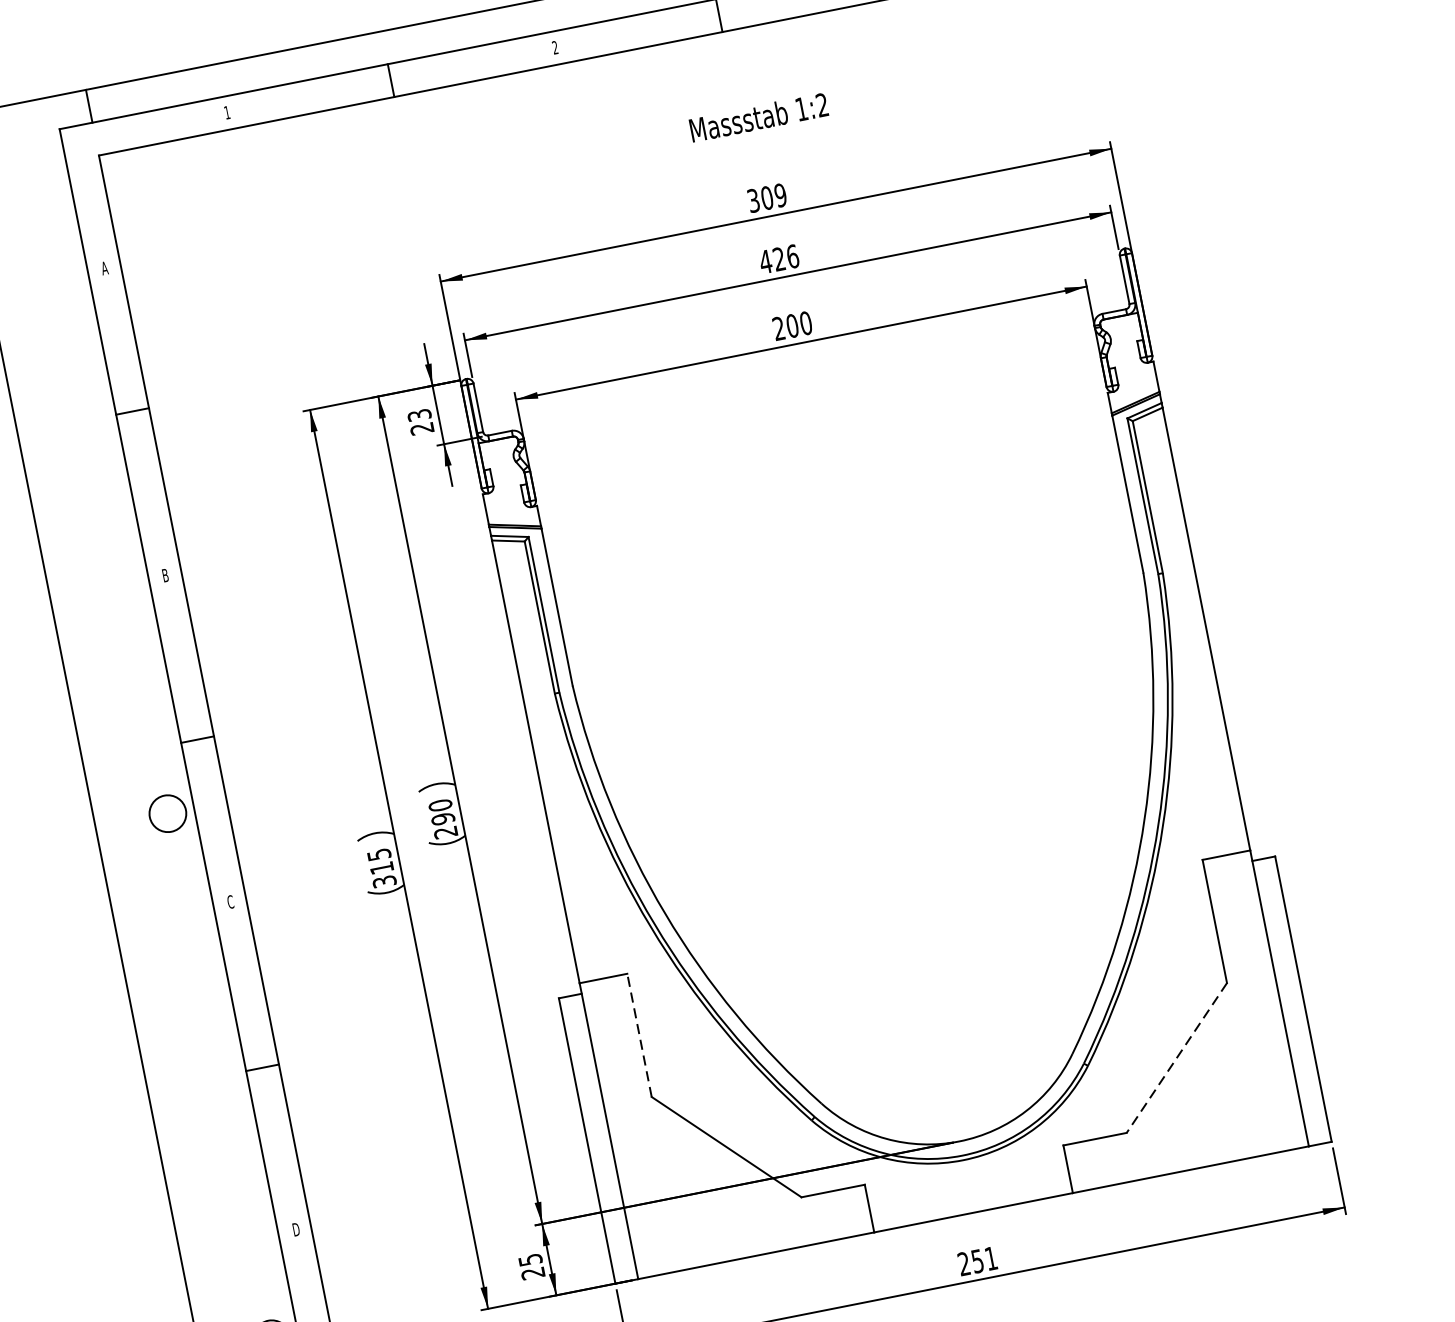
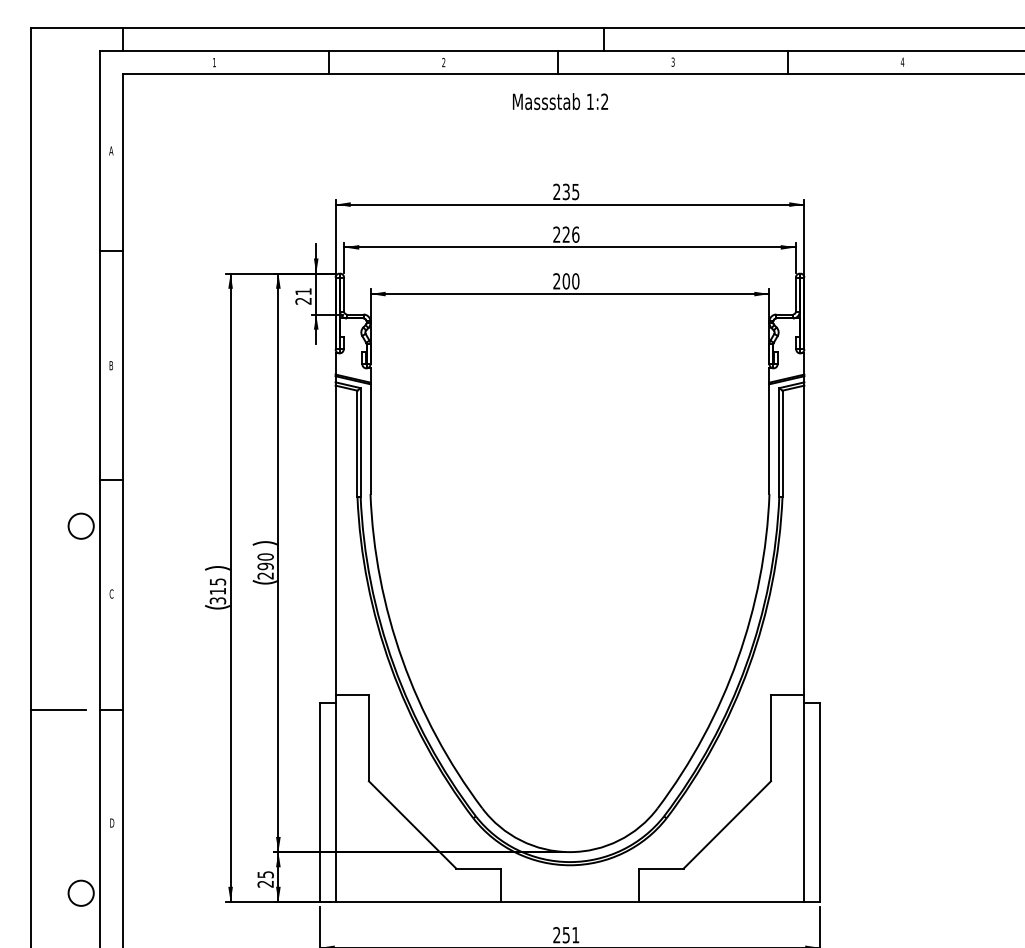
text: (758, 117) -> (560, 101), moved
text: (767, 197) -> (566, 191), 309 -> 235
text: (765, 261) -> (556, 234), 426 -> 226
text: (419, 414) -> (303, 291), 23 -> 21
line: (638, 1034) -> (368, 737), dashed -> solid
line: (1176, 1057) -> (727, 824), dashed -> solid
line: (185, 1082) -> (57, 709), added

